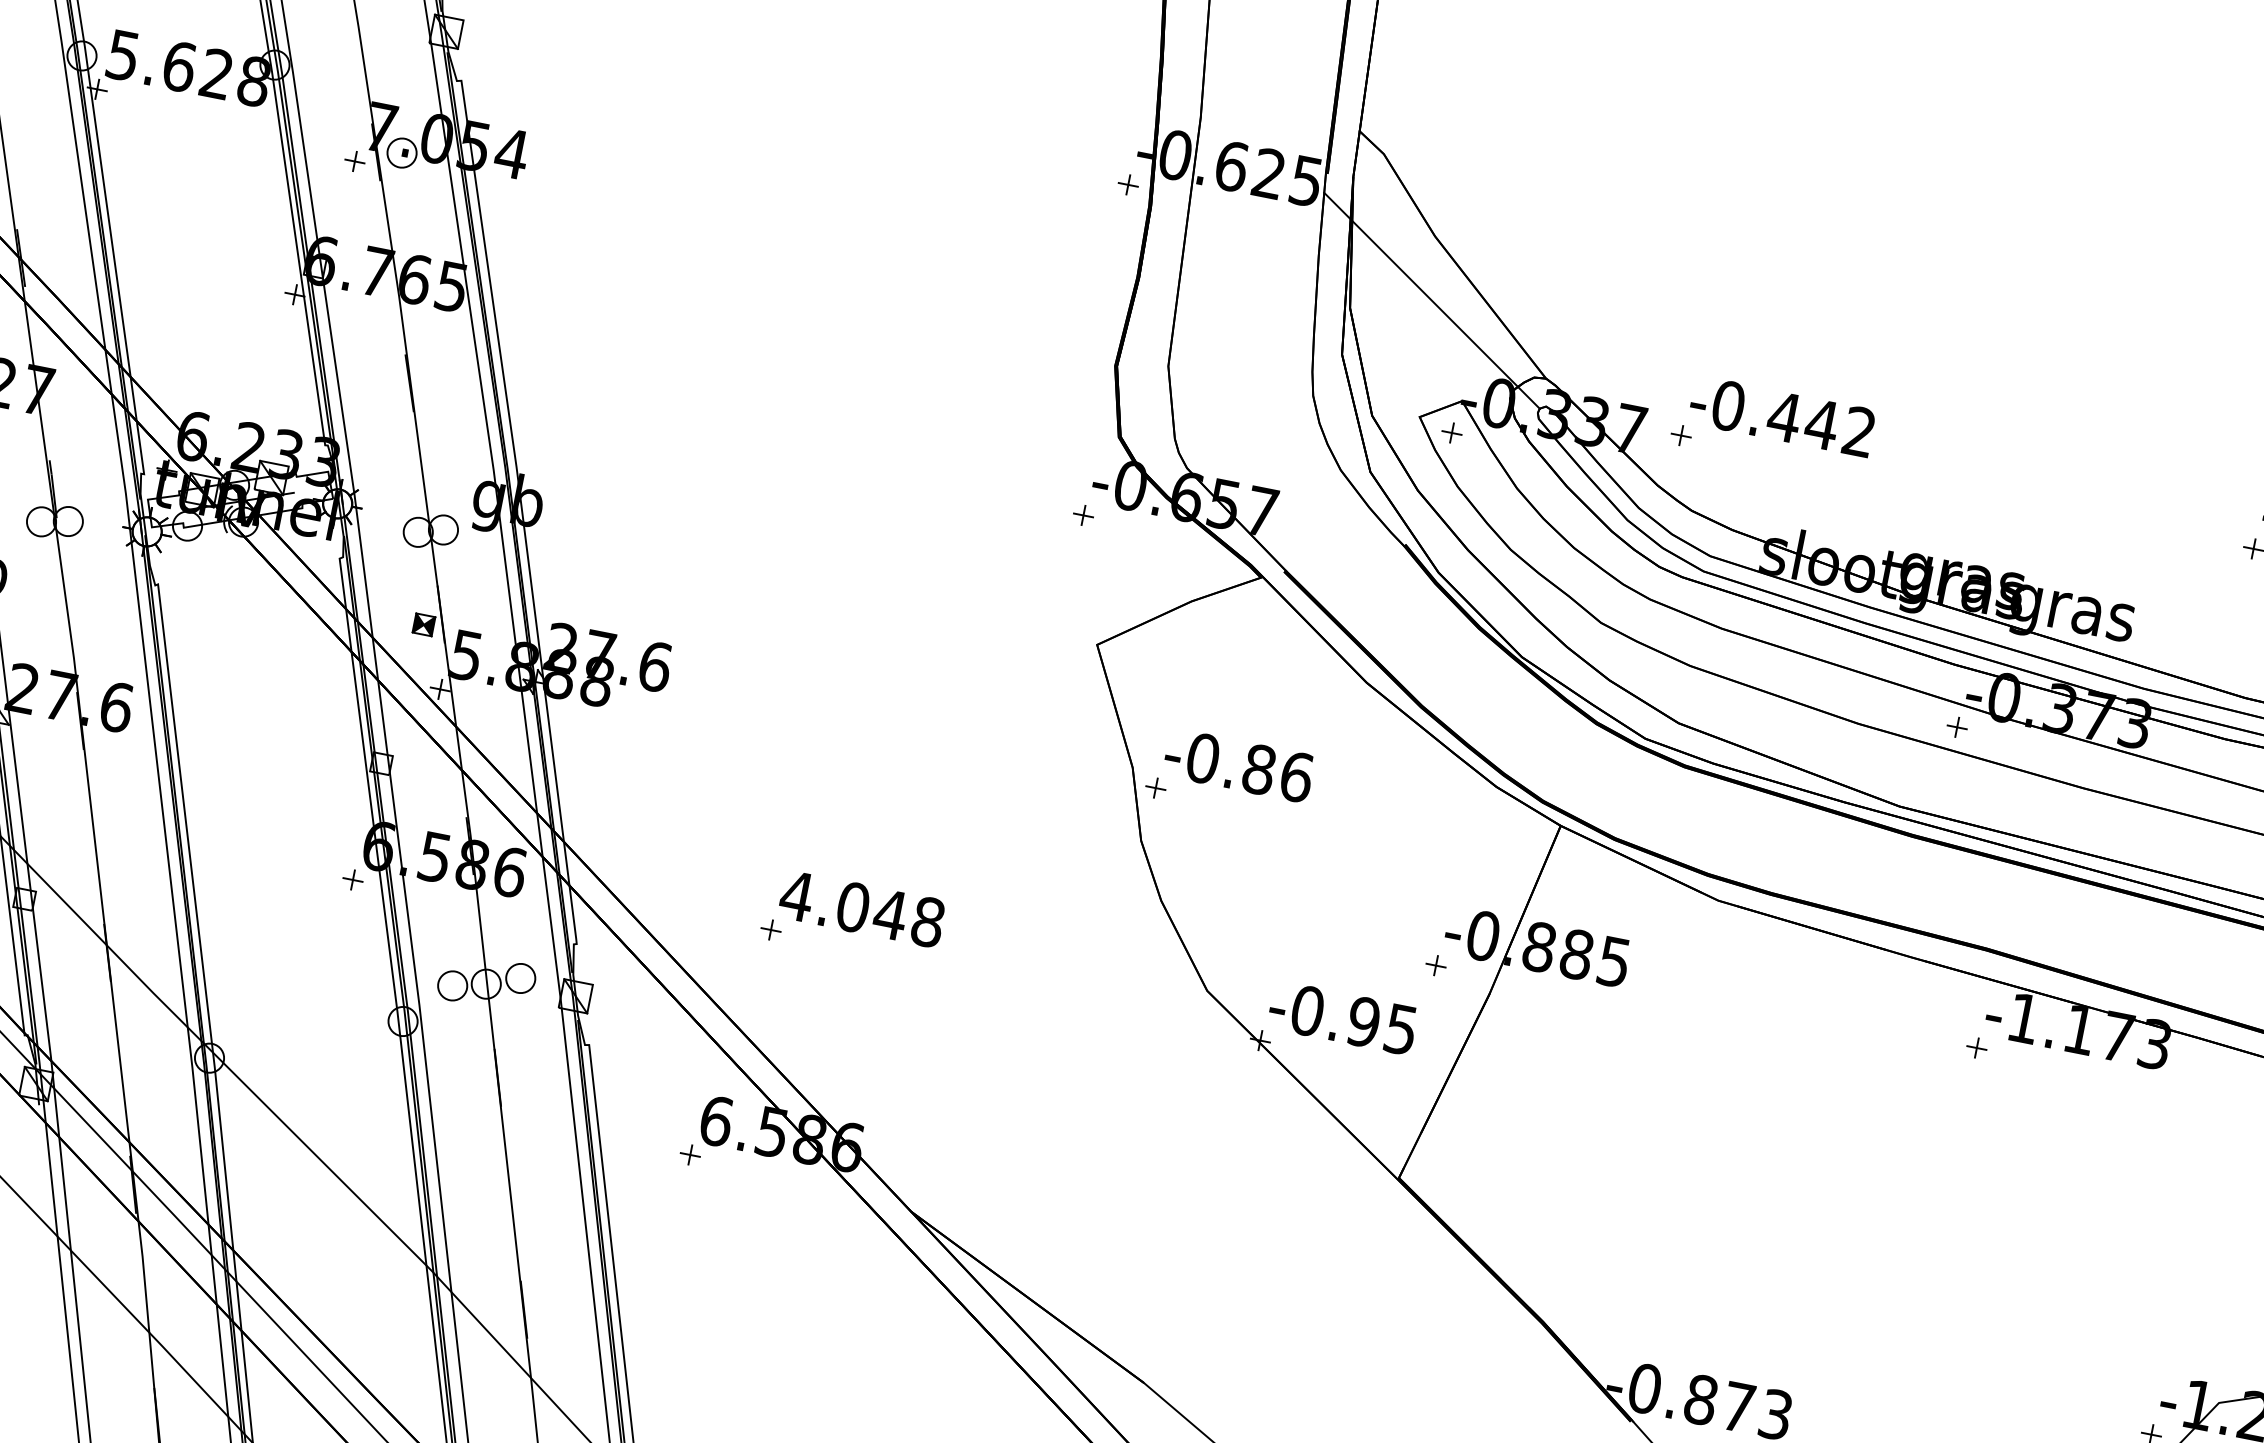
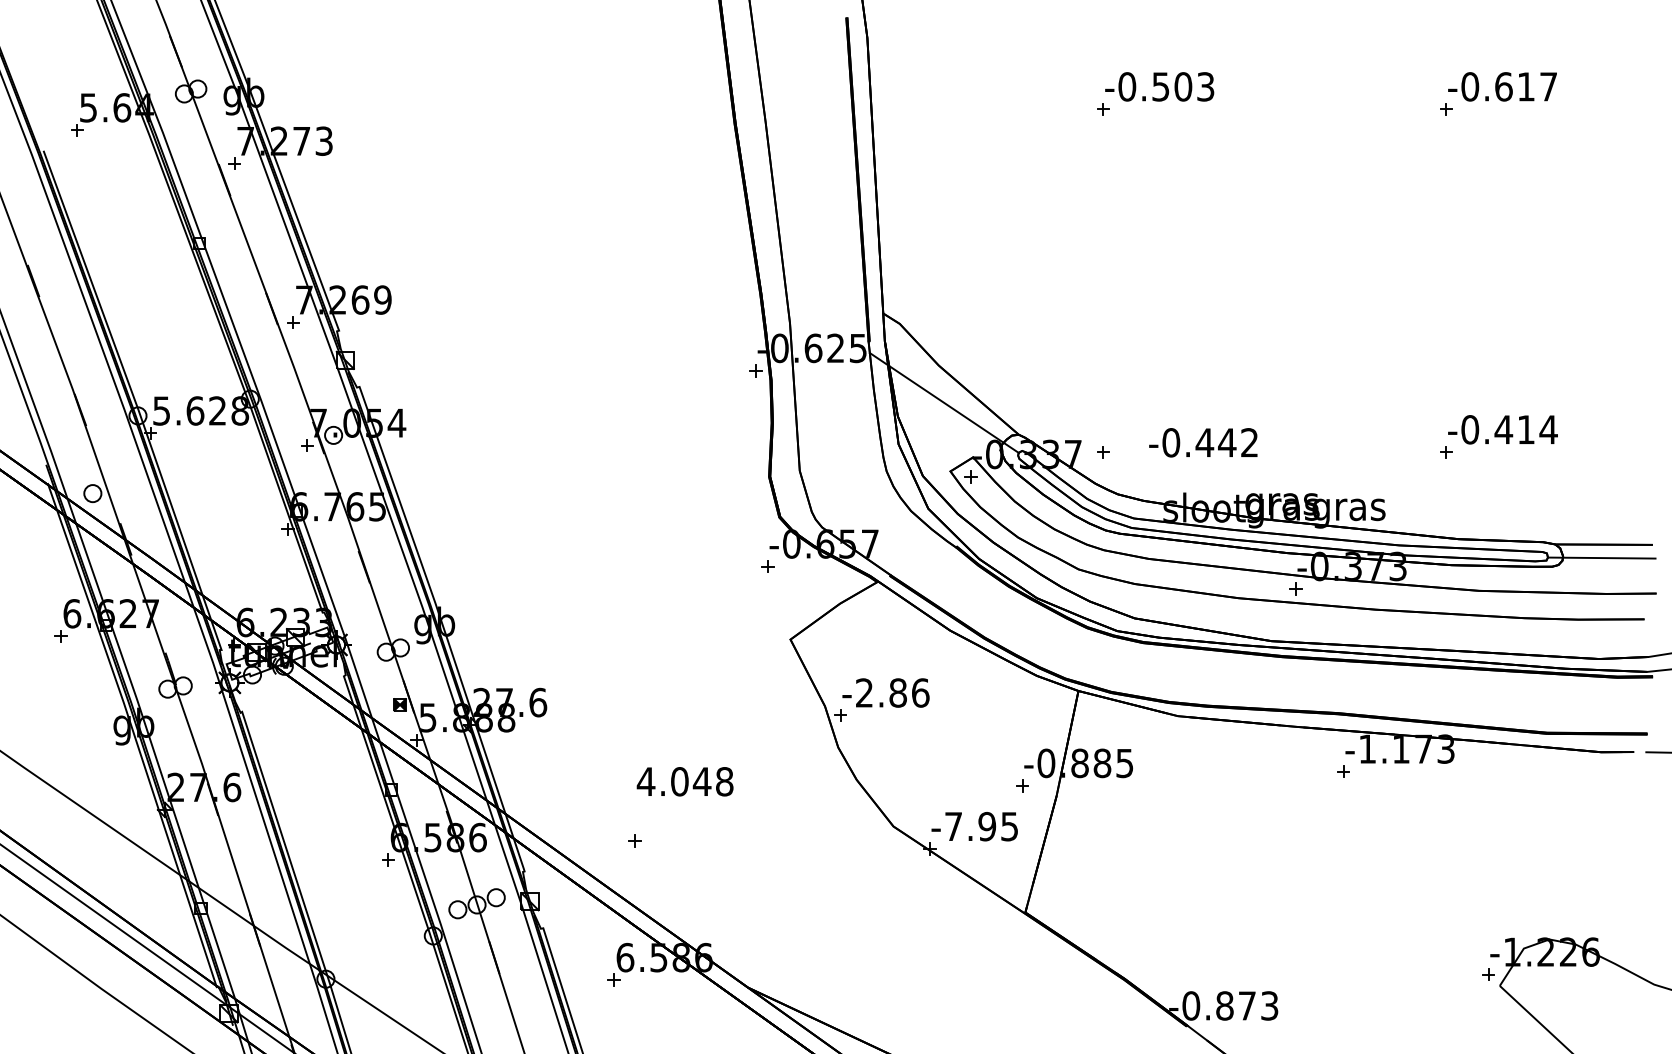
text: (1782, 416) -> (1203, 442), moved
text: (1203, 757) -> (864, 692), -0.86 -> -2.86
text: (861, 908) -> (684, 781), moved
text: (1307, 1010) -> (953, 826), -0.95 -> -7.95

